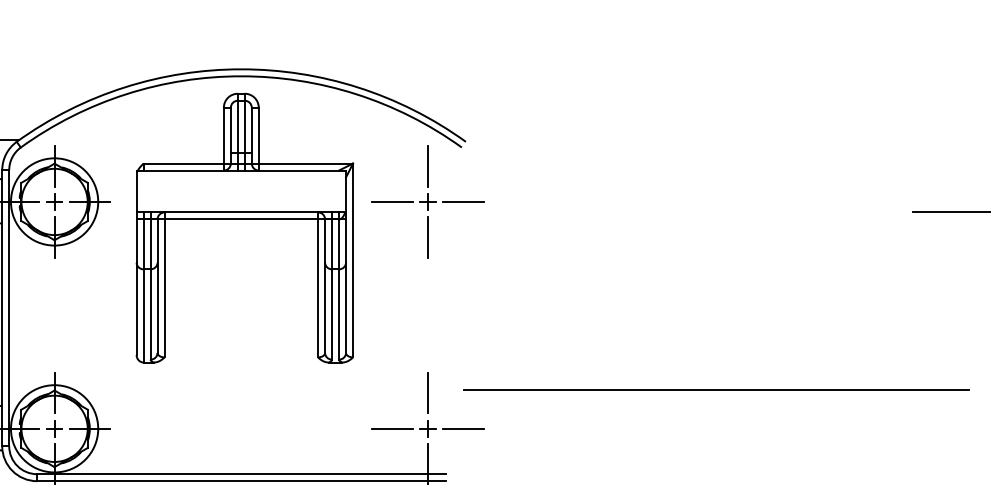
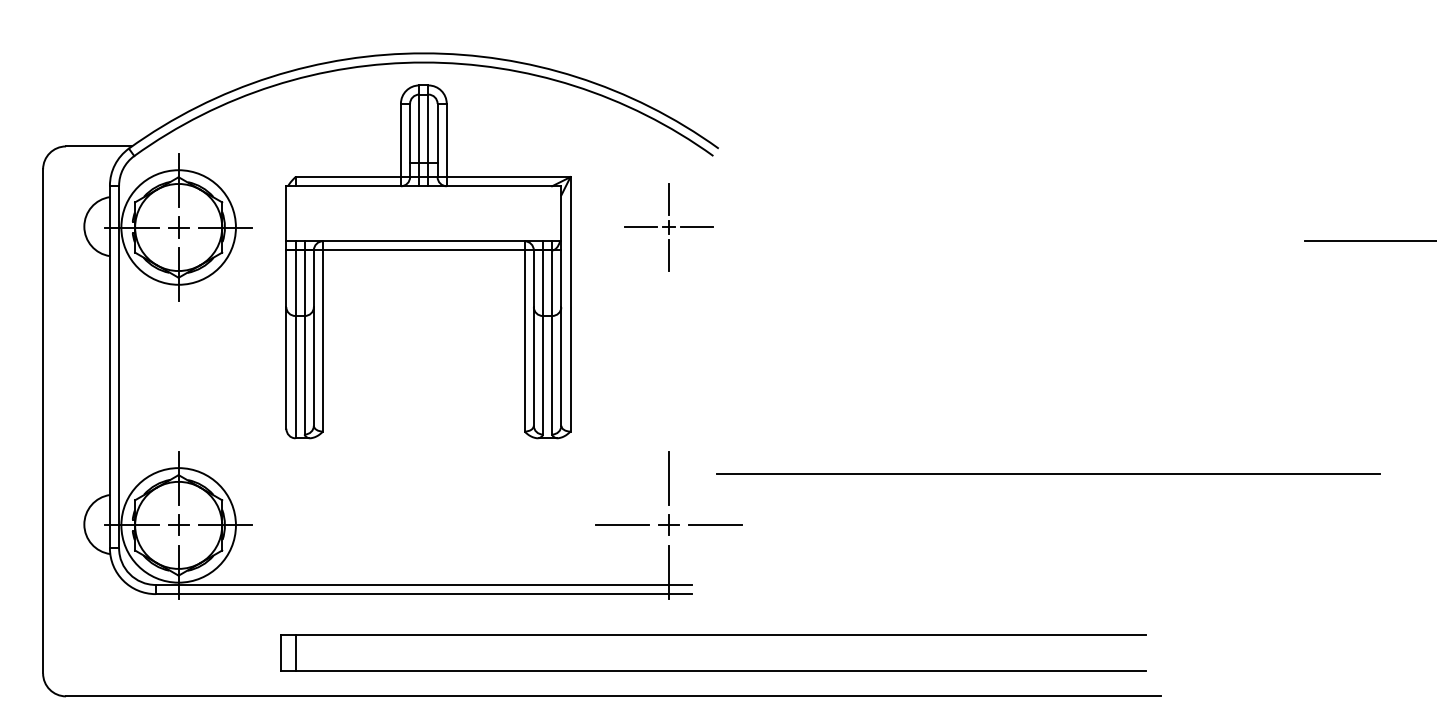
part: (427, 201) -> (668, 227), size x0.6

